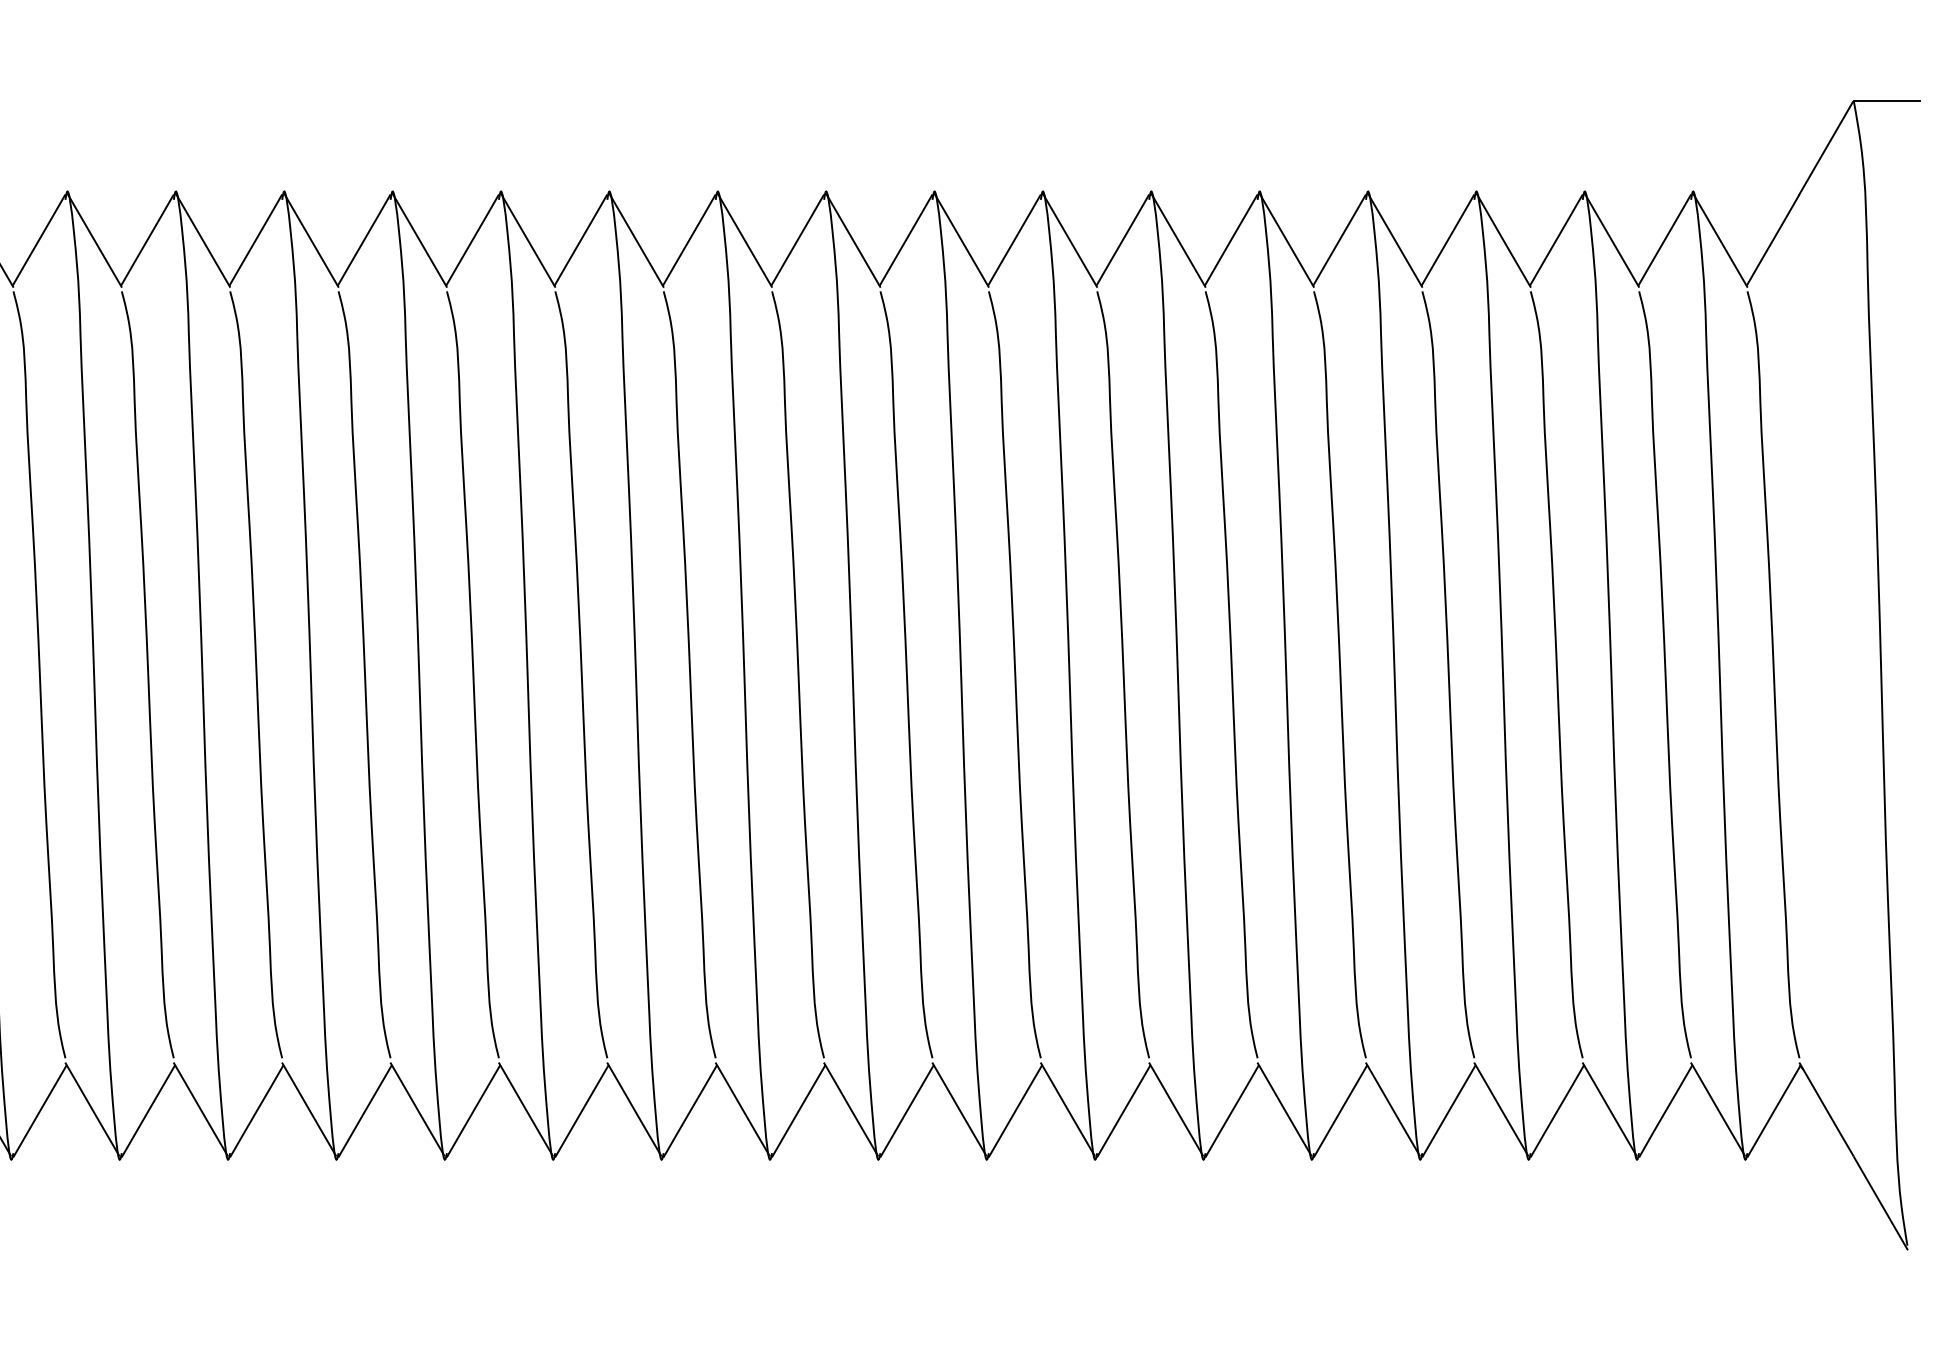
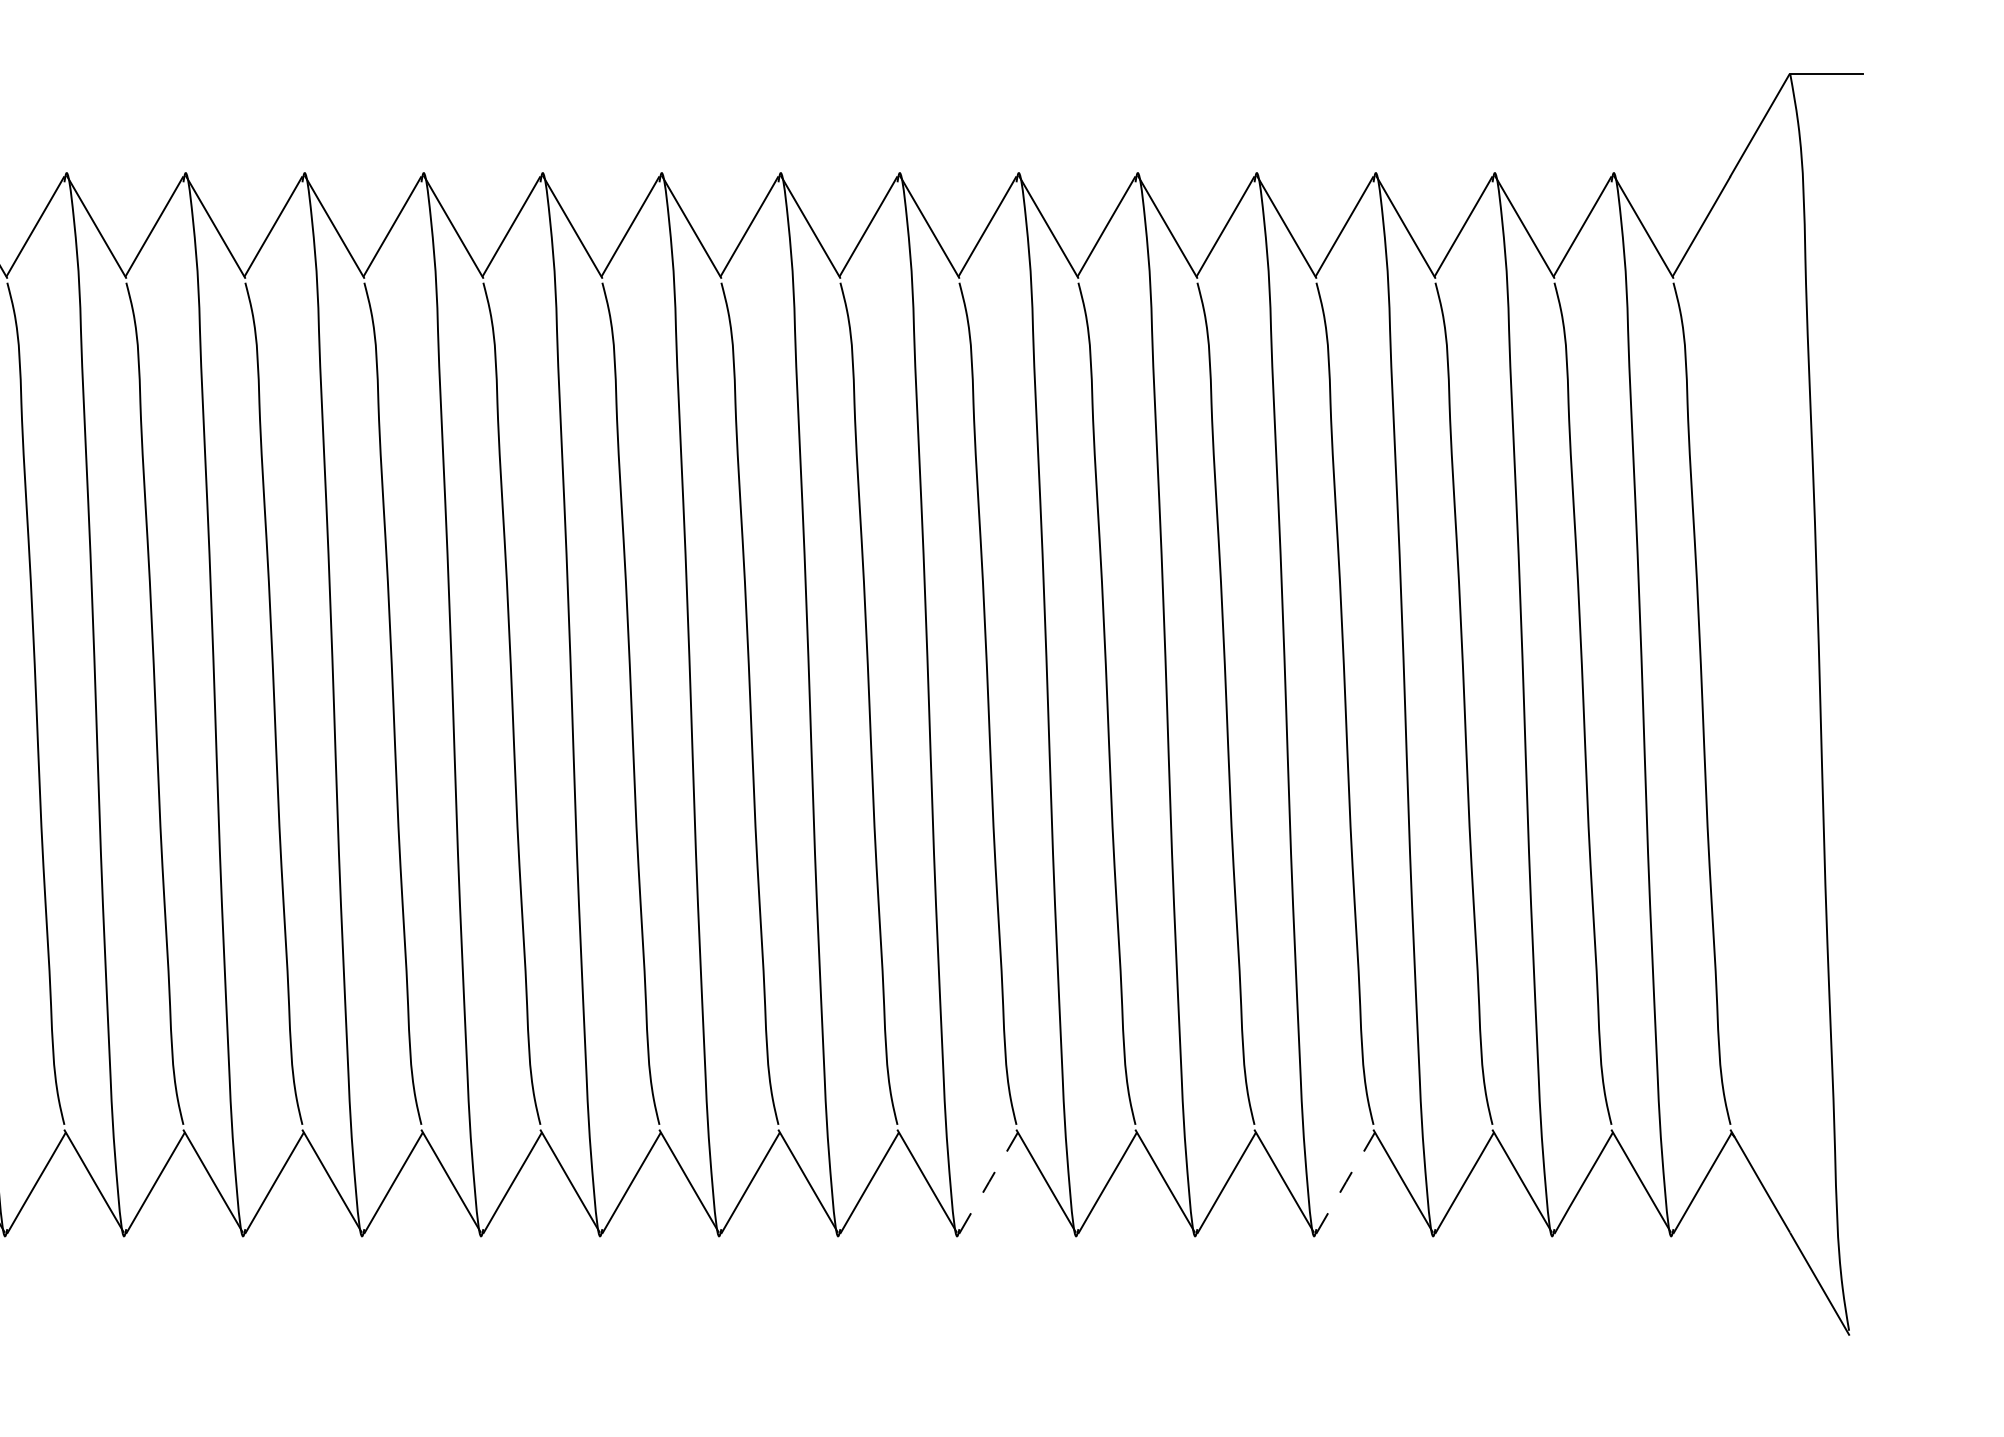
line: (1124, 1110) -> (989, 1182), solid -> dashed
line: (1449, 1110) -> (1346, 1182), solid -> dashed

